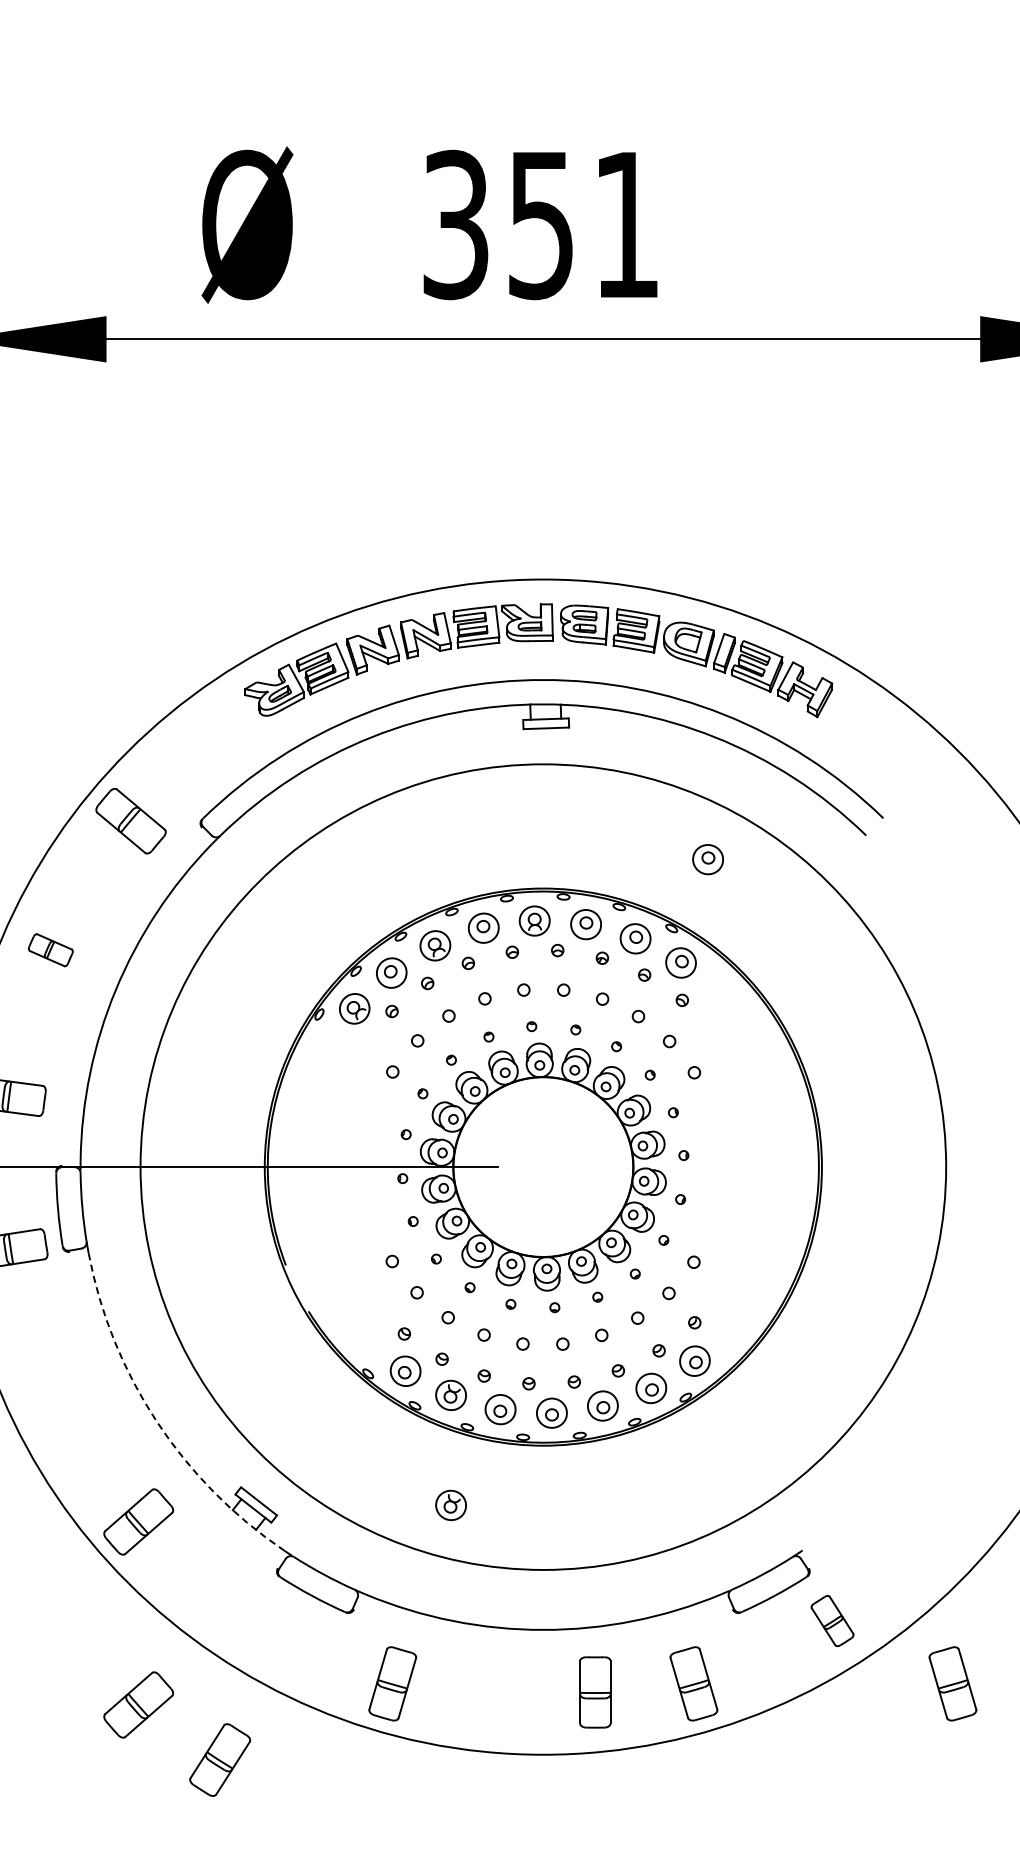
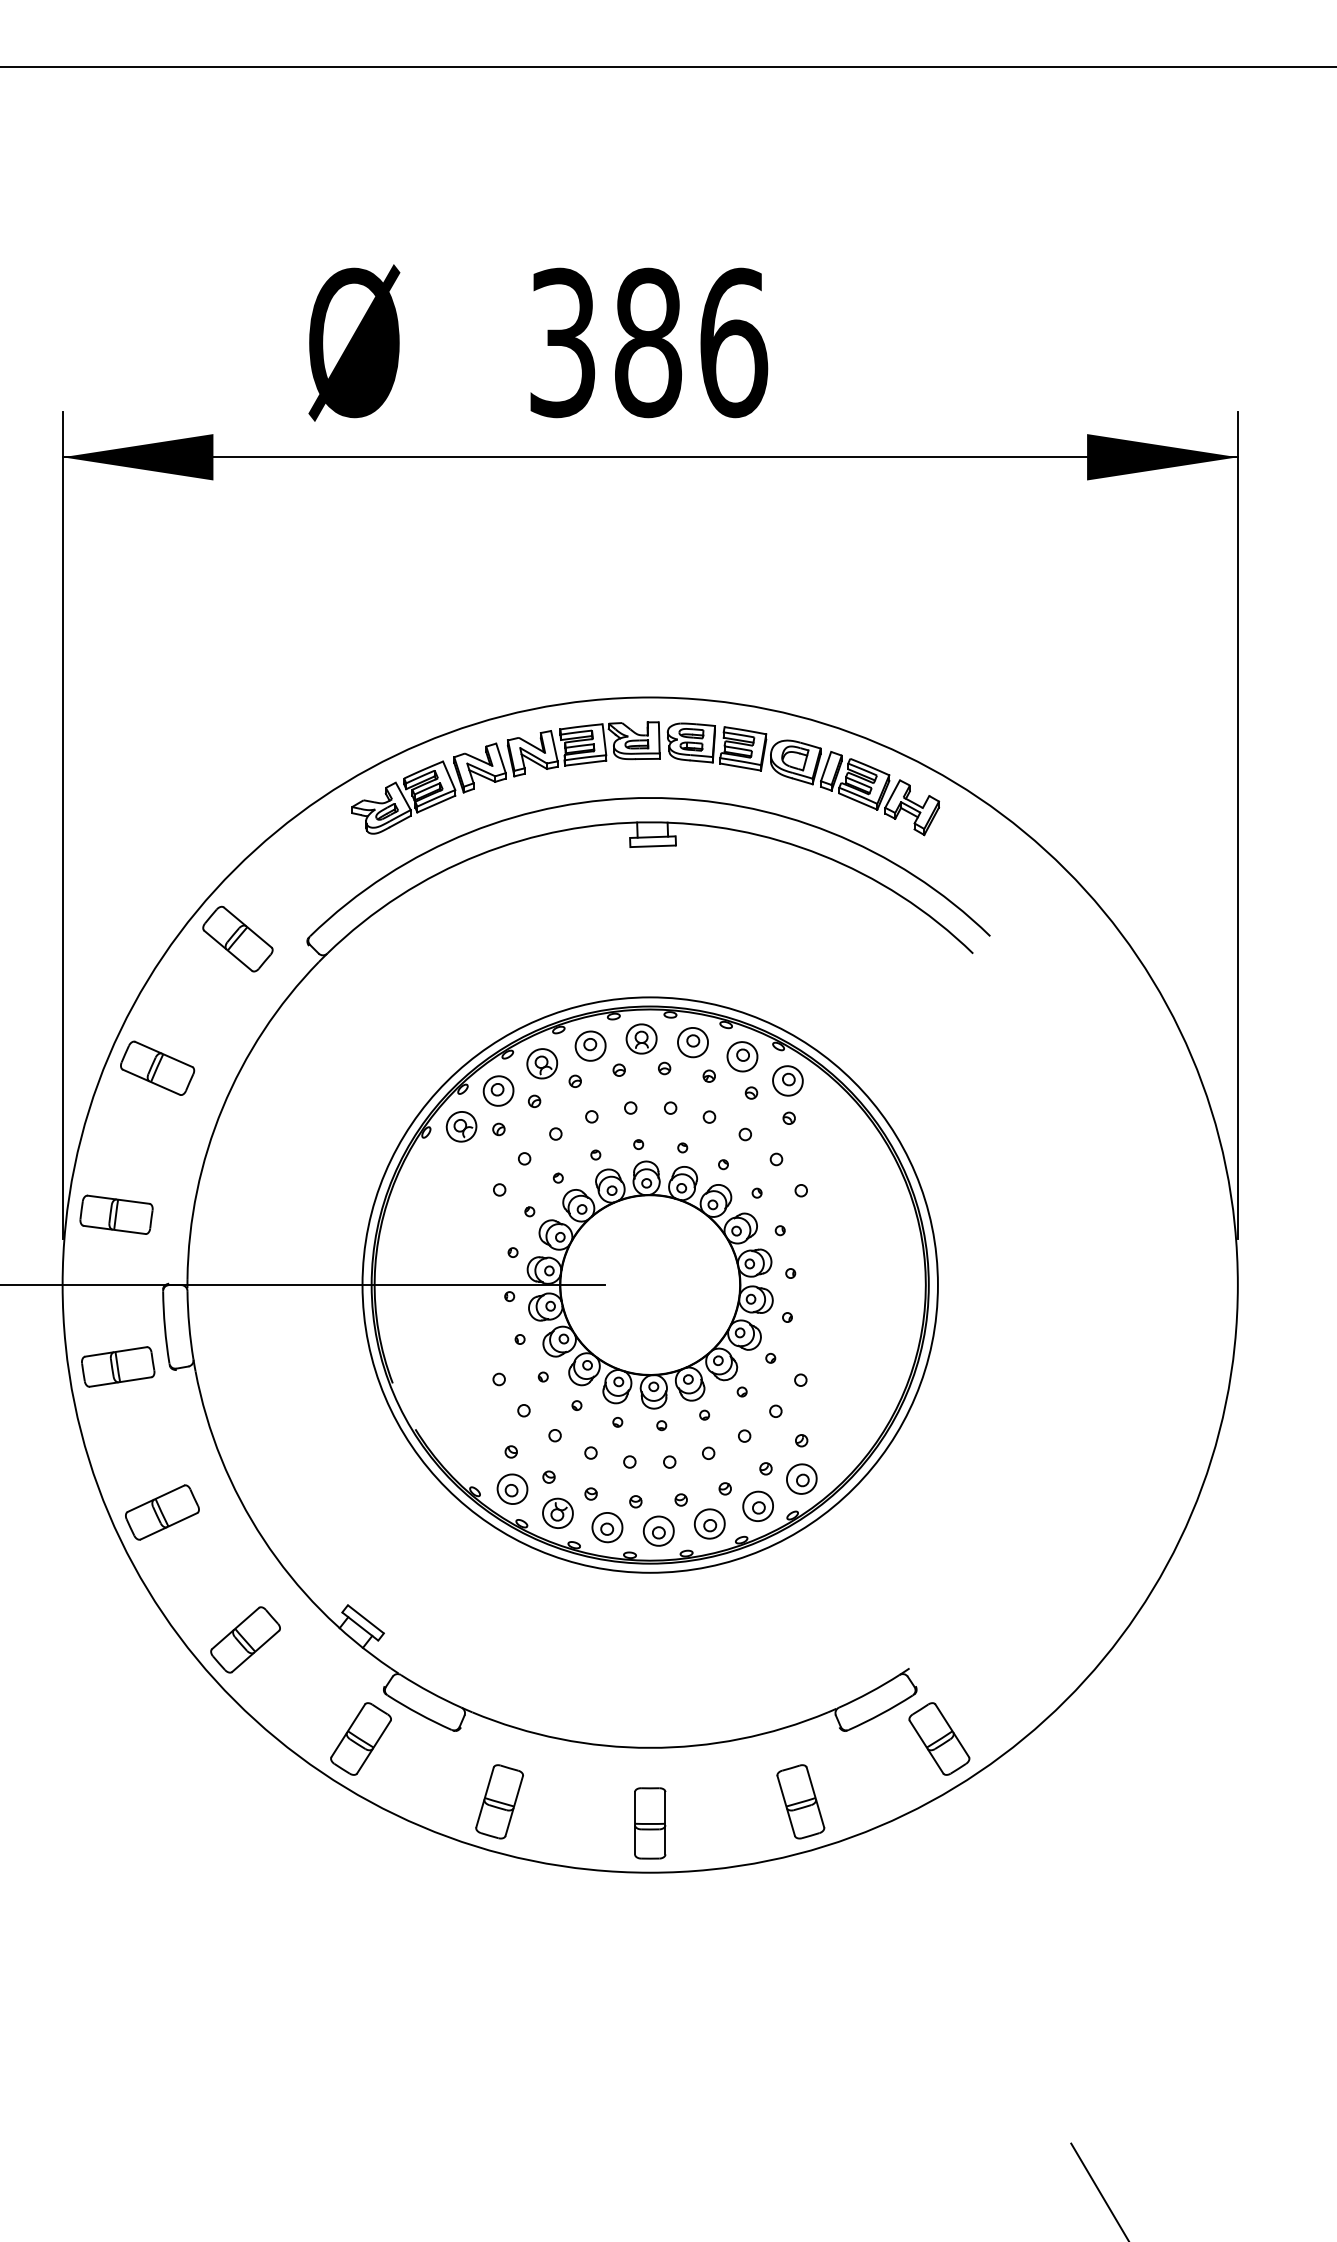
text: (584, 224) -> (691, 342), 351 -> 386
part: (707, 859) -> (814, 977), removed
part: (50, 949) -> (157, 1067), size x1.67
circle: (542, 1166) -> (649, 1284), size x0.71
part: (55, 1394) -> (162, 1512), added
arc: (156, 1421) -> (263, 1539), dashed -> solid
part: (450, 1504) -> (557, 1622), removed
part: (832, 1620) -> (939, 1738), size x1.43
part: (952, 1683) -> (1059, 1801), removed
part: (595, 1692) -> (650, 1823), moved
part: (138, 1704) -> (245, 1822), removed
part: (219, 1759) -> (360, 1738), moved

